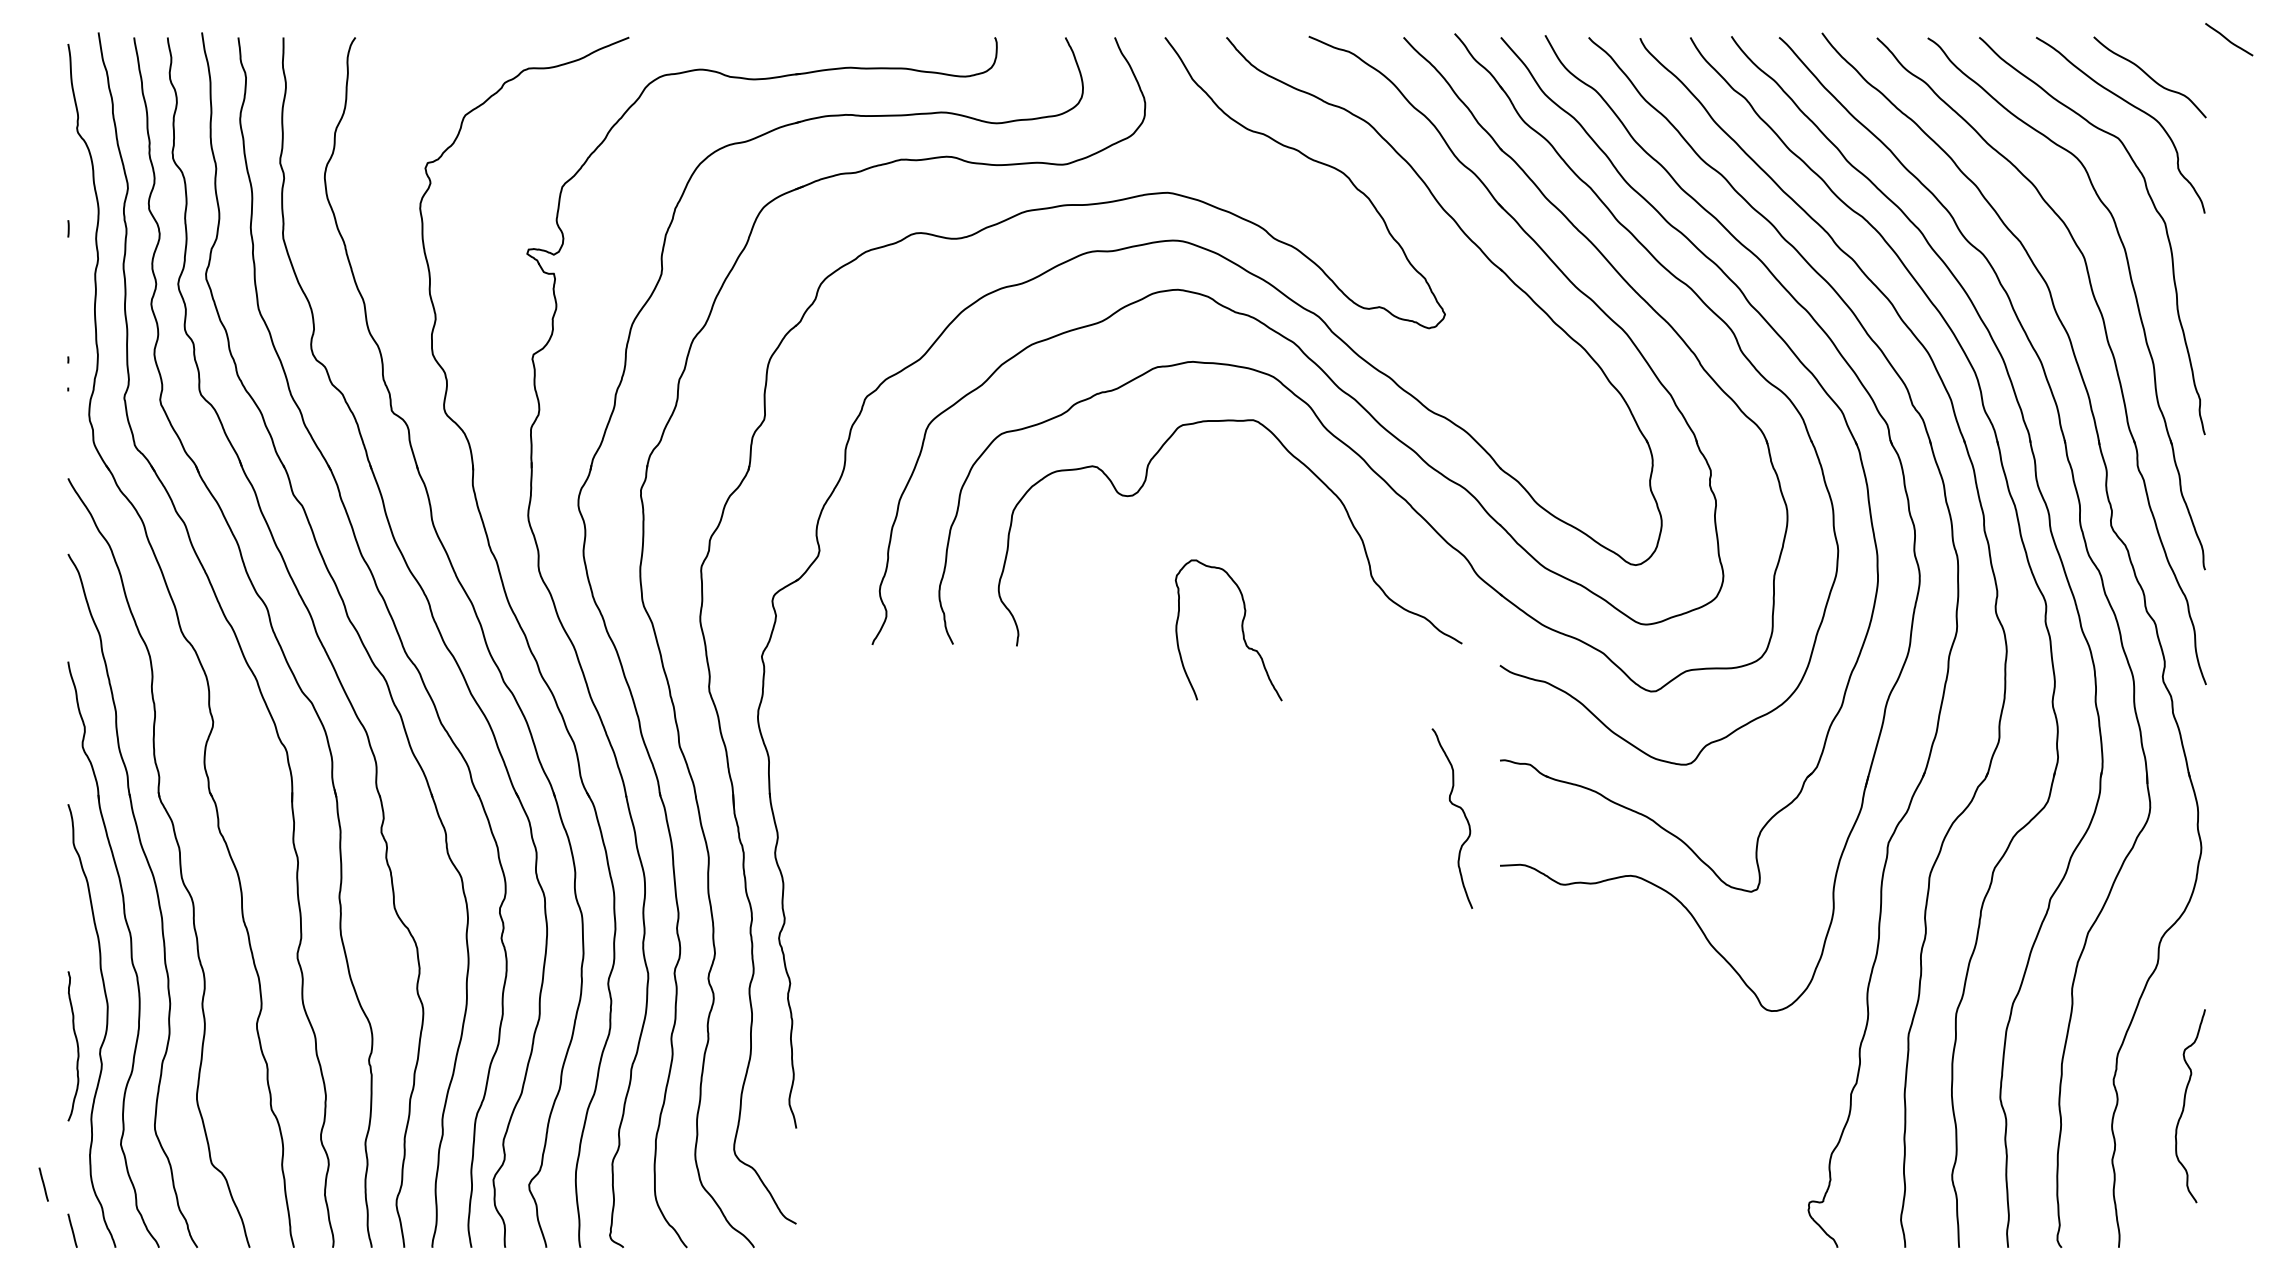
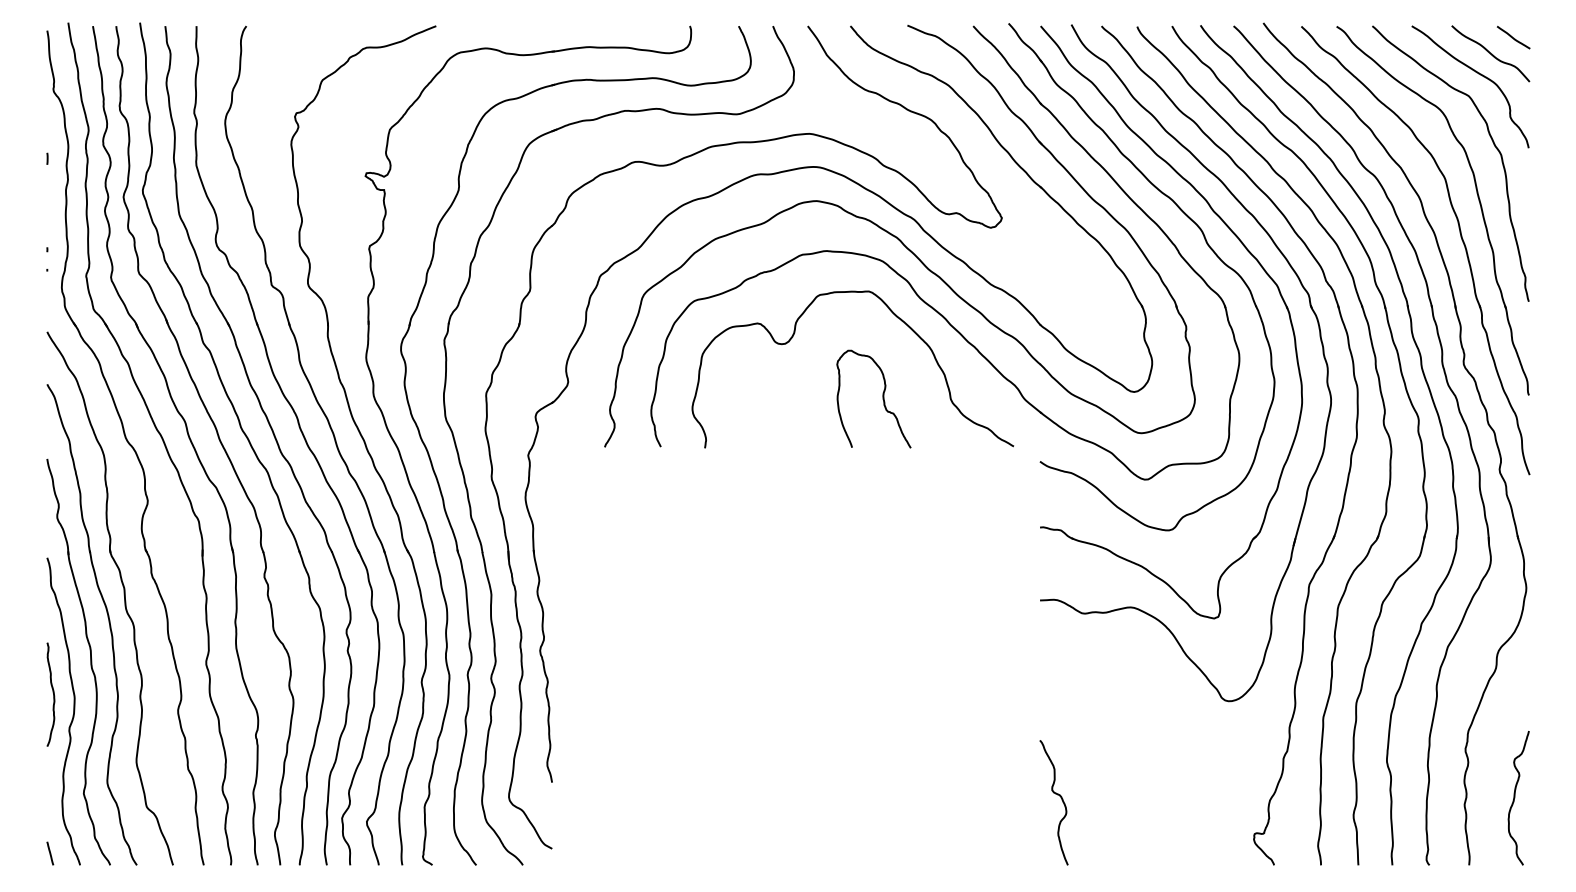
curve: (2228, 39) -> (1513, 37), moved
curve: (1241, 629) -> (882, 398), moved
curve: (1457, 808) -> (1057, 795), moved
curve: (75, 1043) -> (52, 692), moved
curve: (2185, 1106) -> (1515, 798), moved
line: (44, 1184) -> (30, 821), removed

